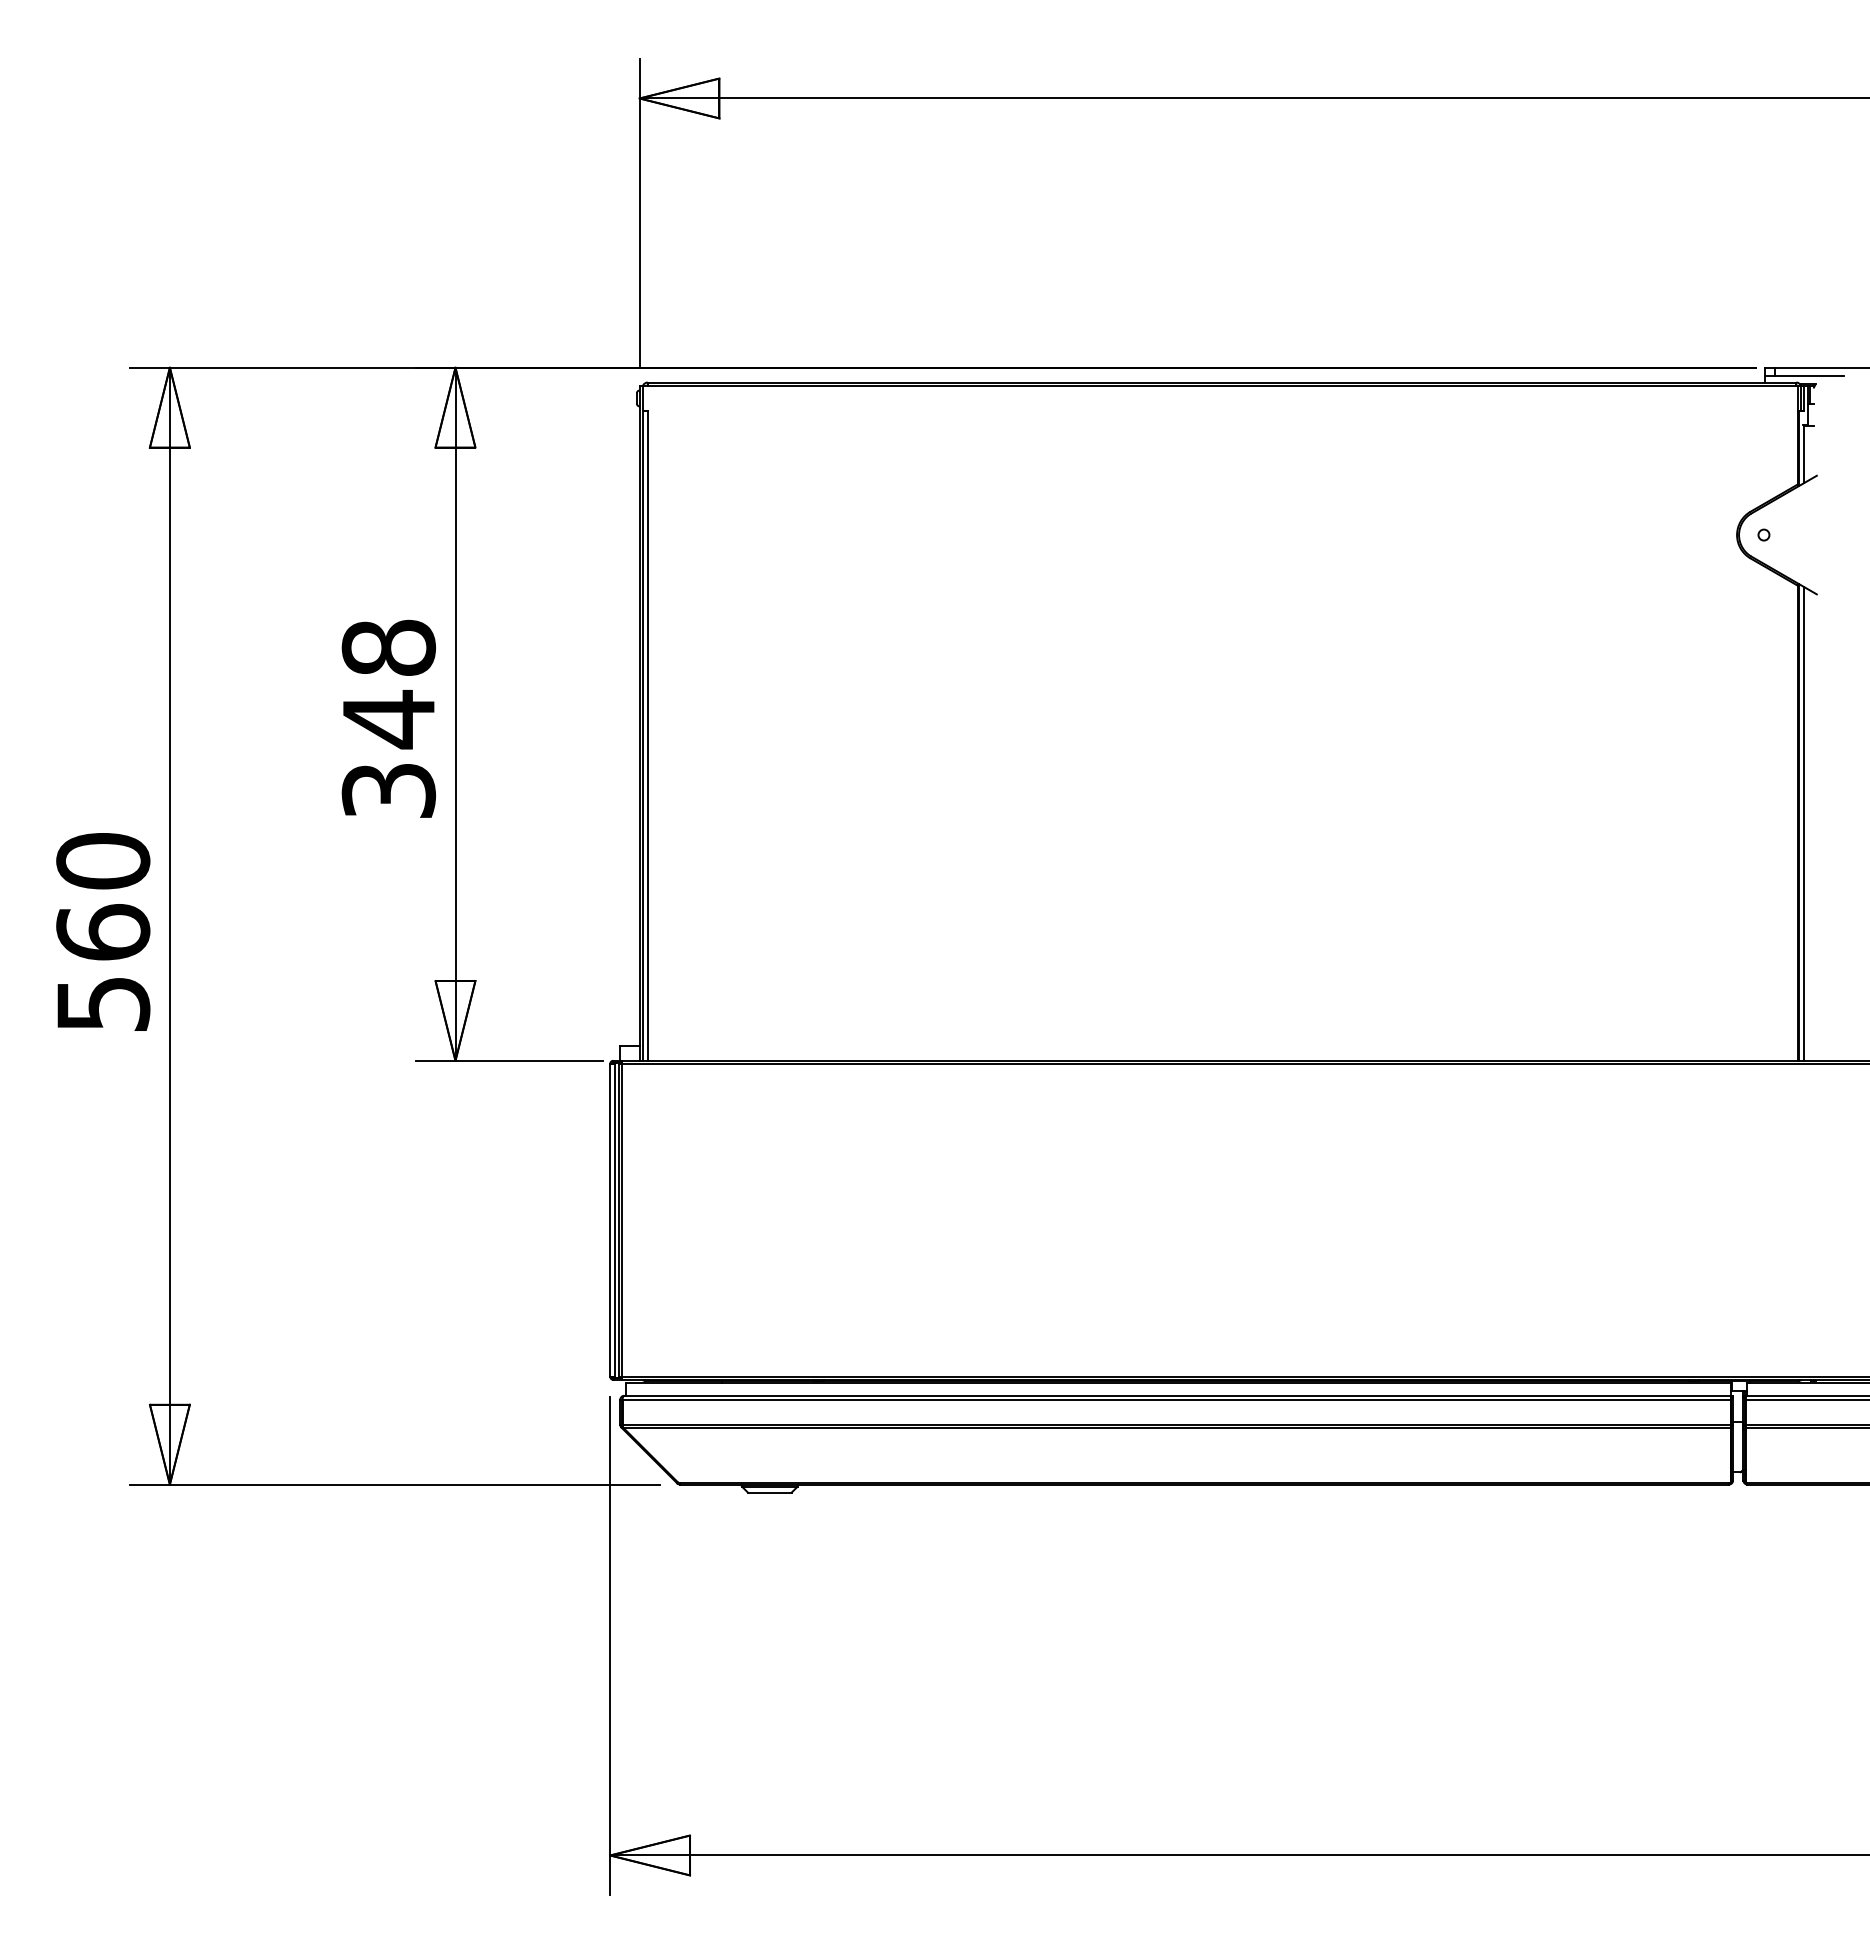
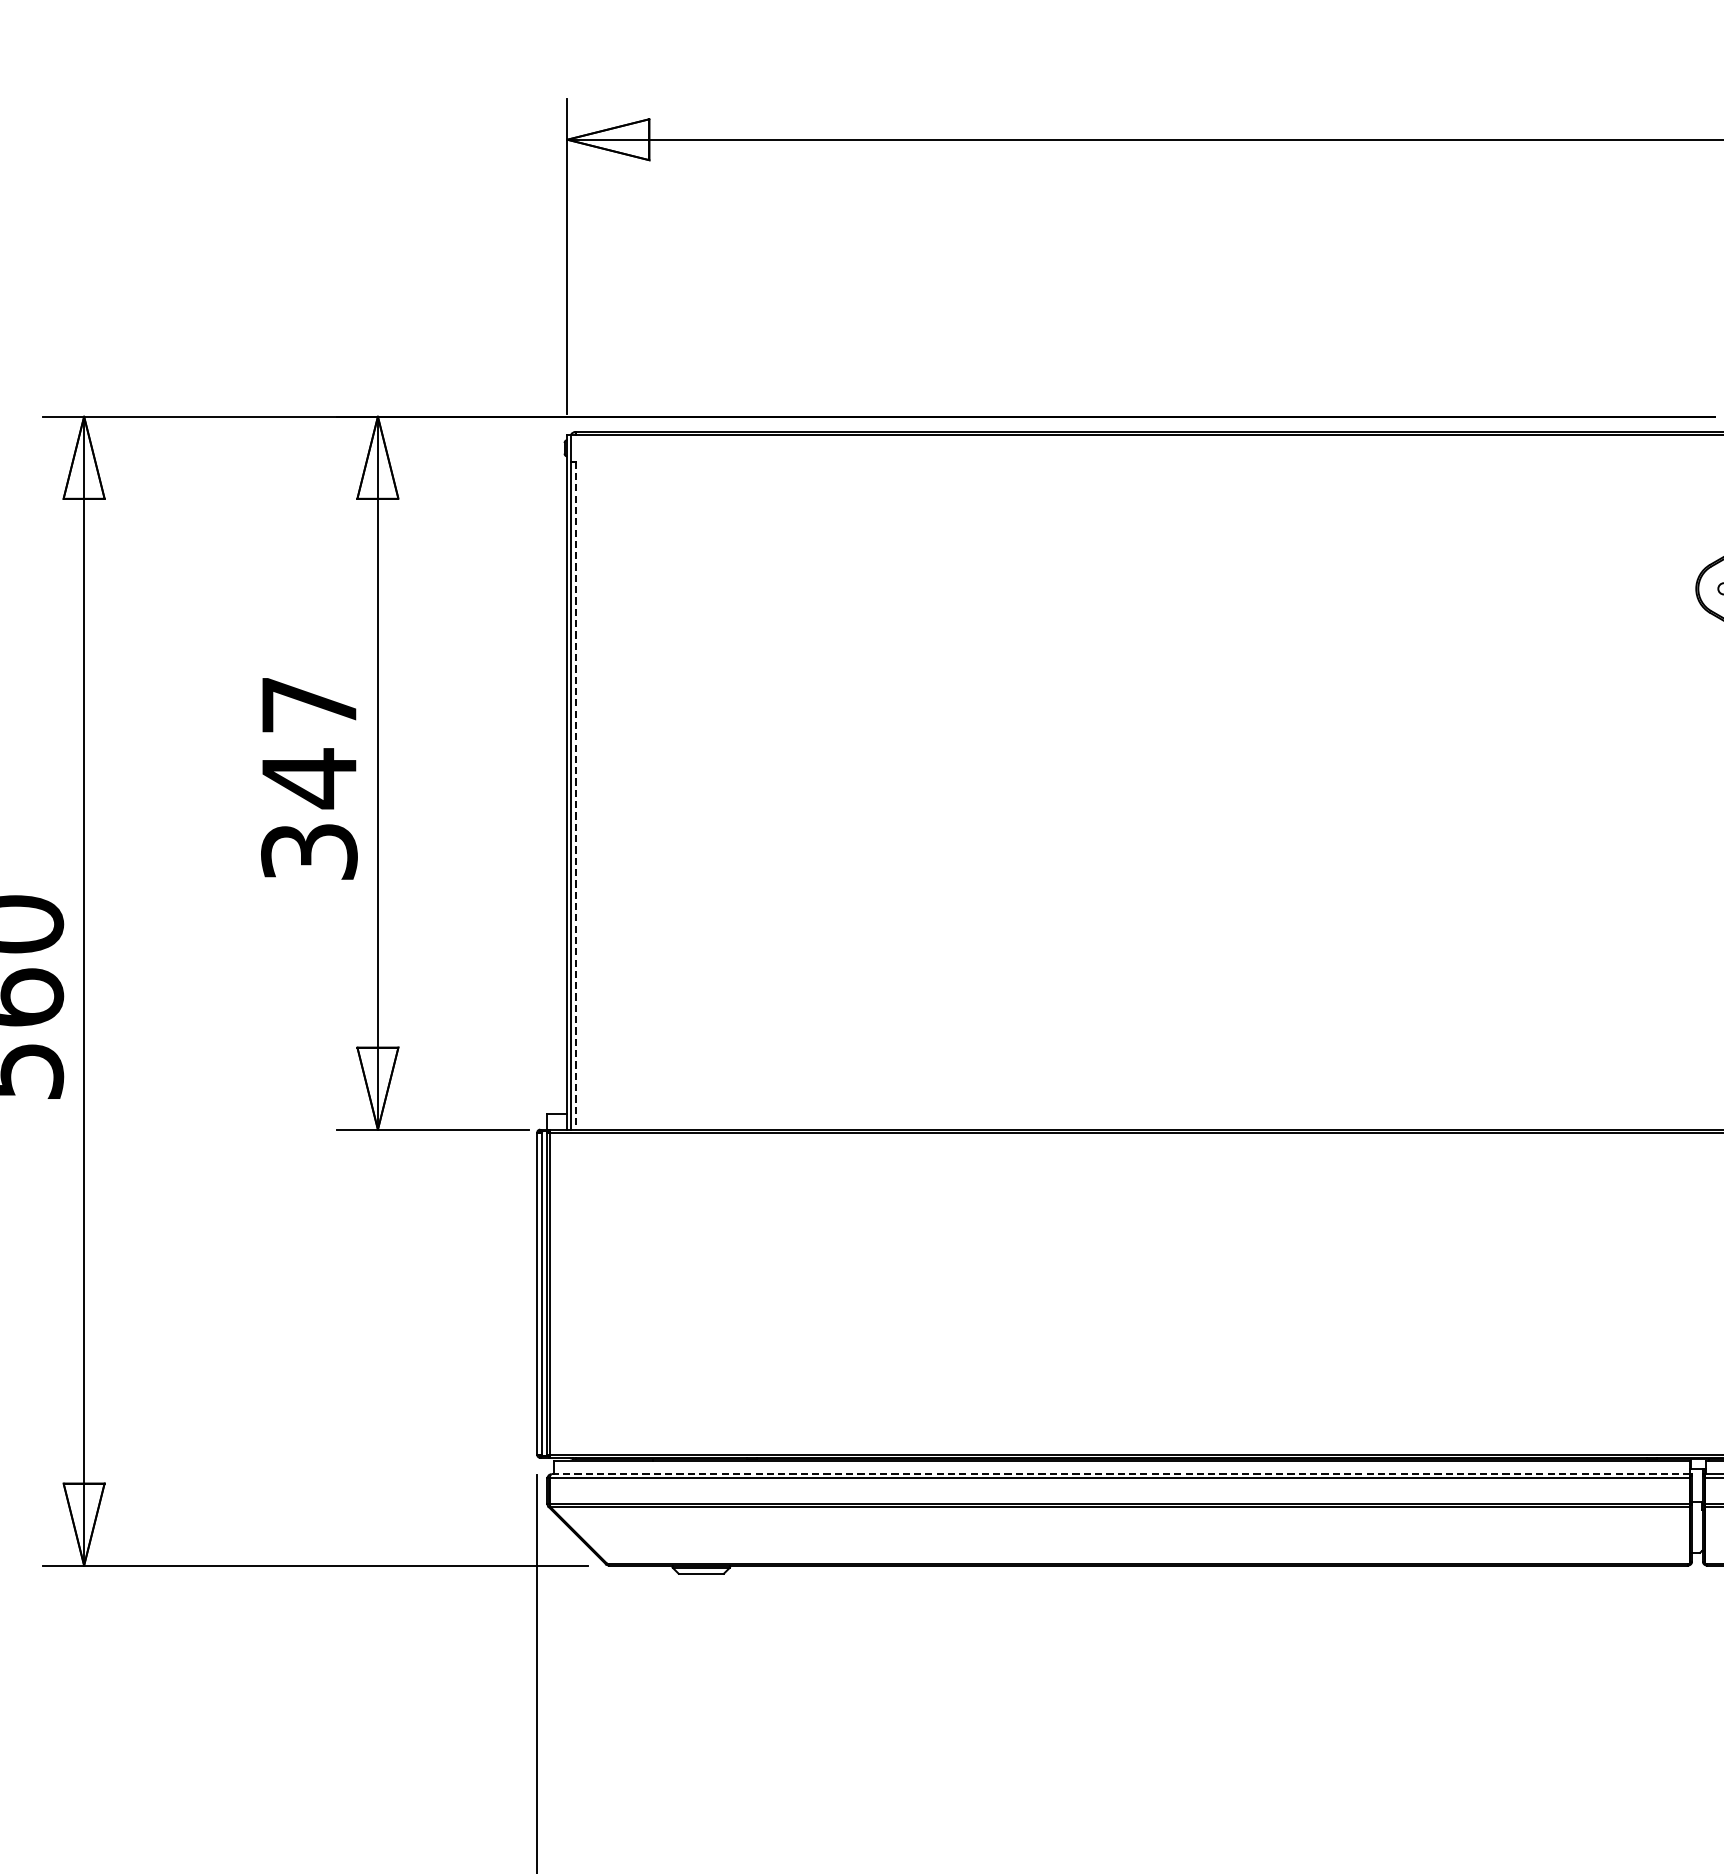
text: (388, 647) -> (309, 704), 348 -> 347
line: (647, 736) -> (575, 796), solid -> dashed
line: (1178, 1395) -> (1121, 1473), solid -> dashed

